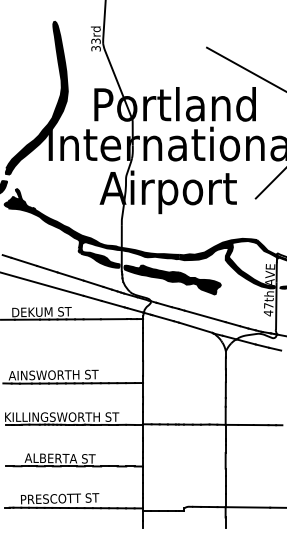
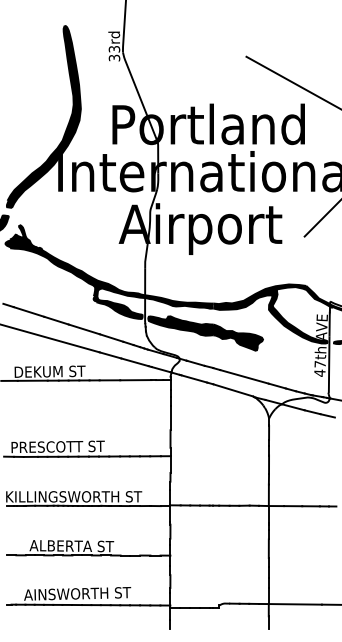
text: (53, 374) -> (63, 446), AINSWORTH ST -> PRESCOTT ST
text: (64, 498) -> (77, 593), PRESCOTT ST -> AINSWORTH ST

